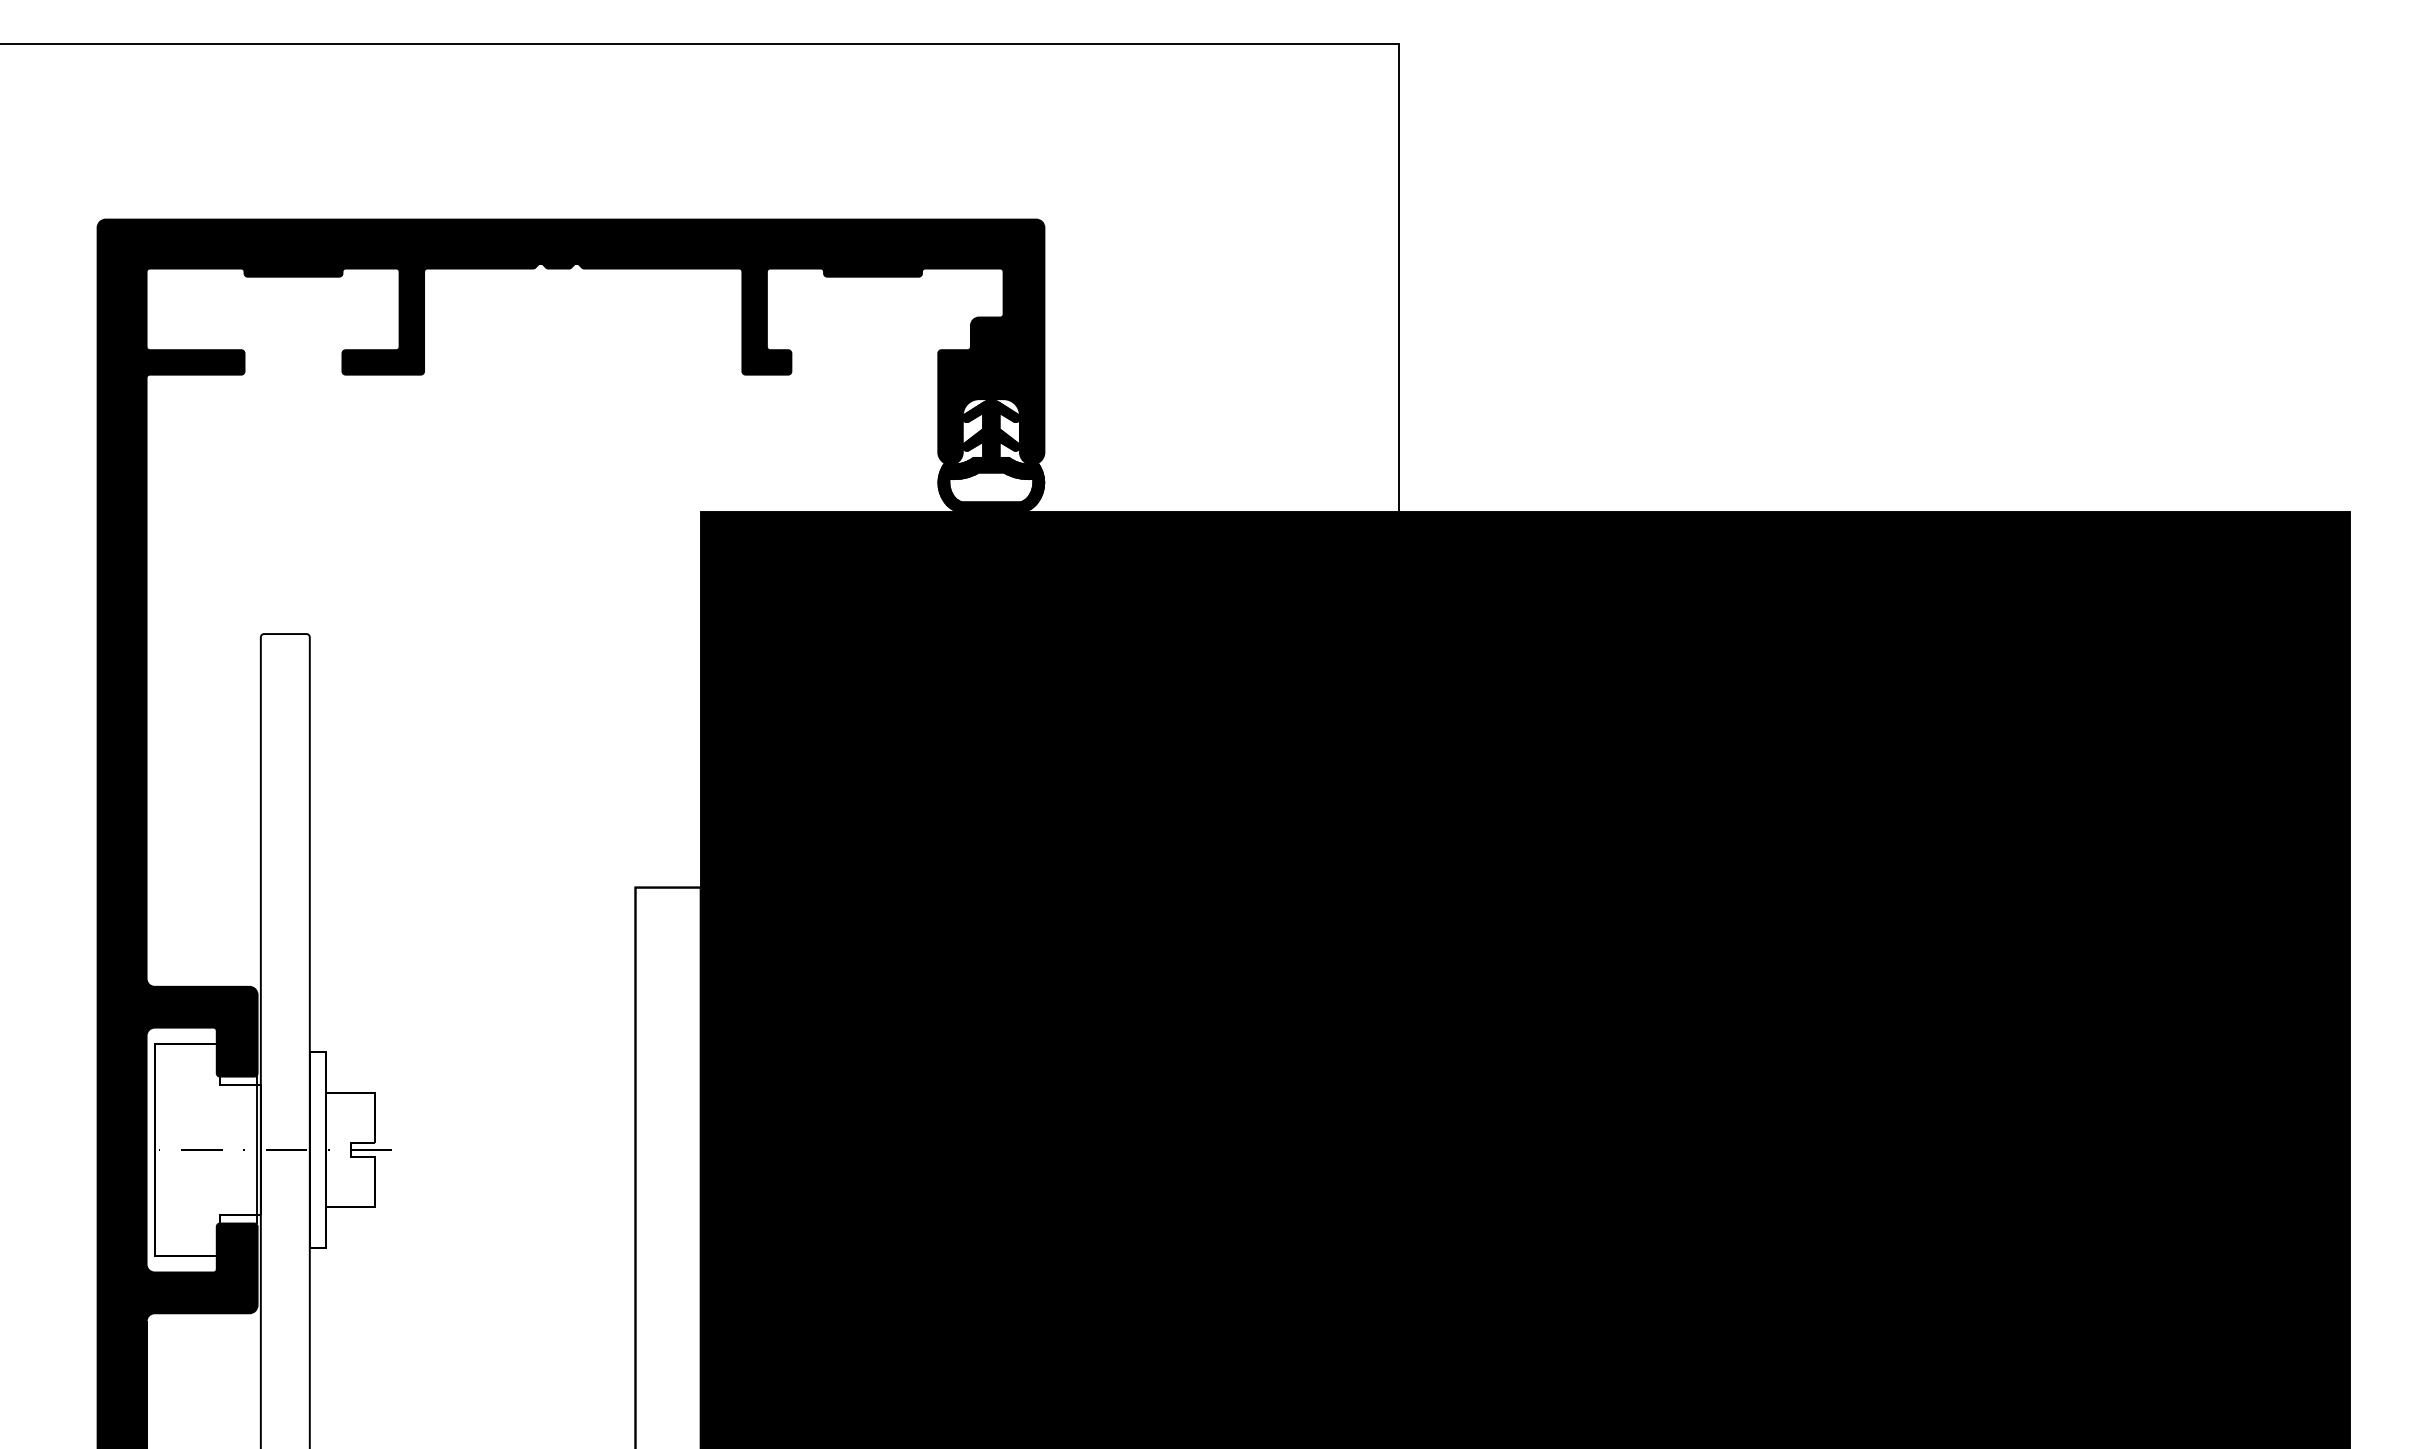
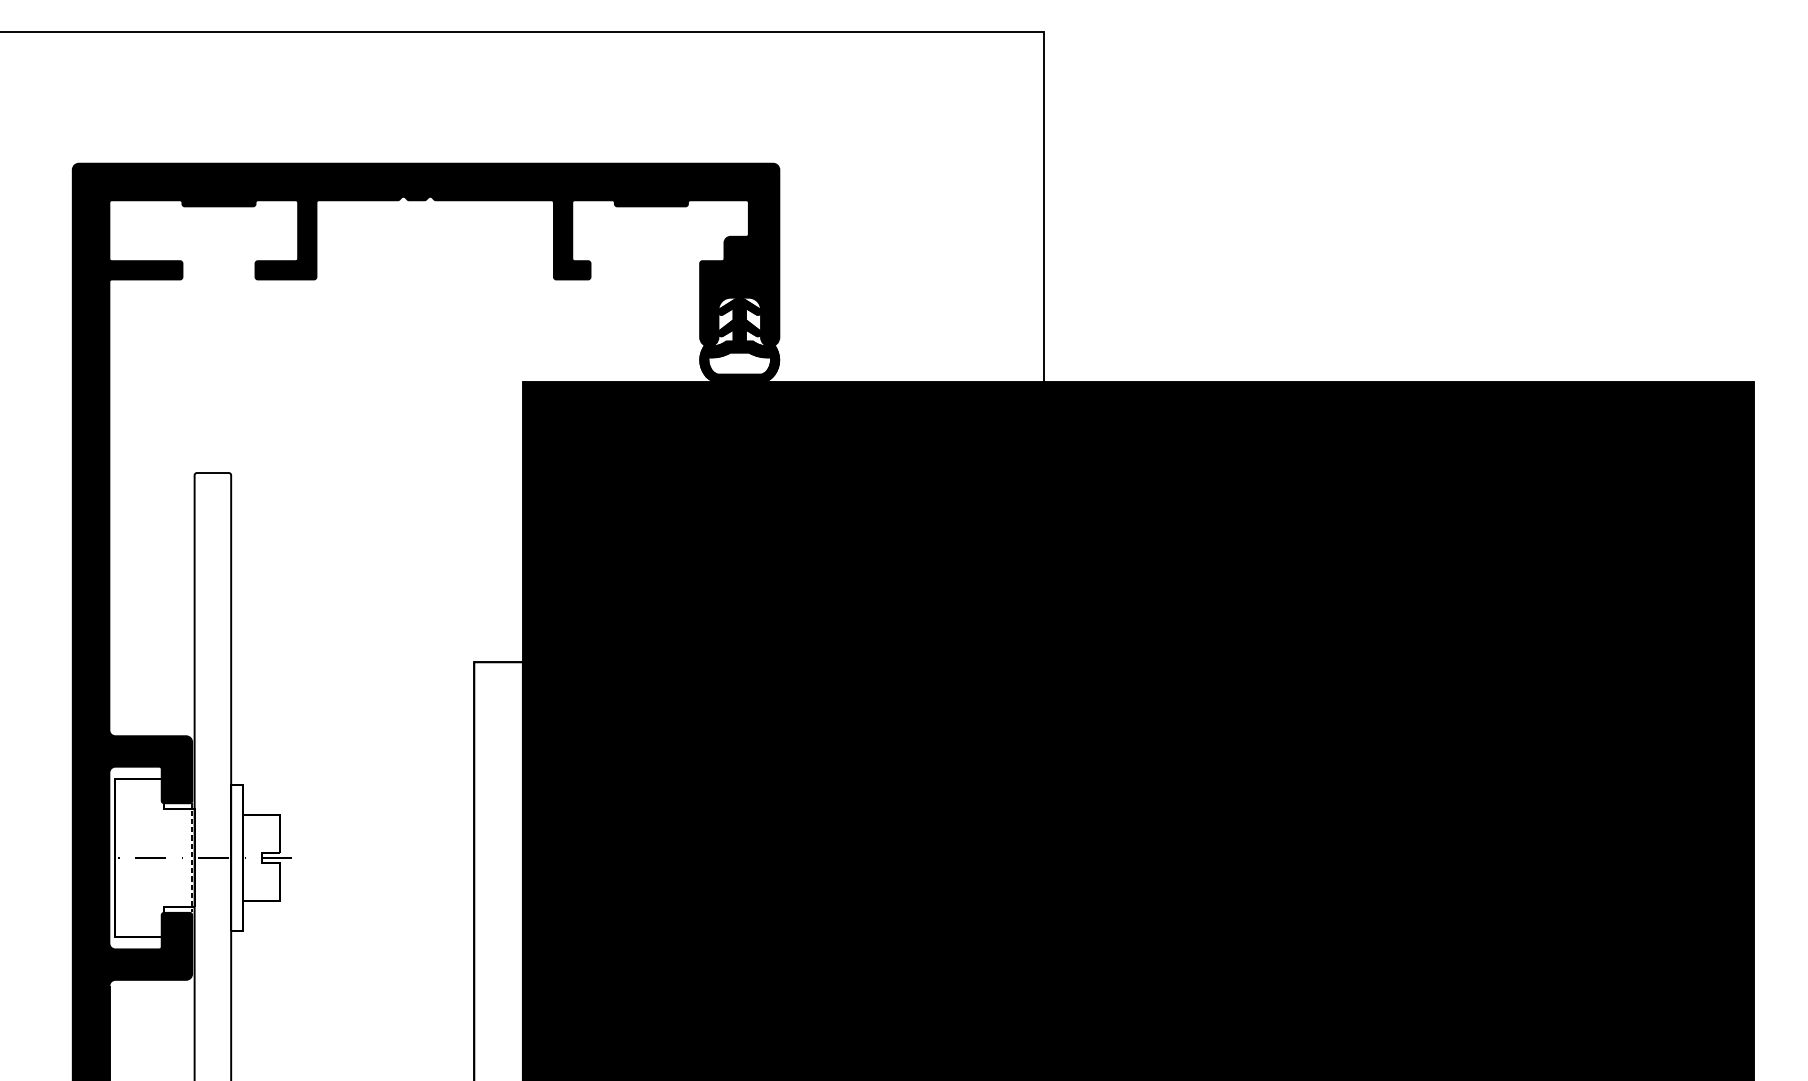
line: (256, 1149) -> (191, 857), solid -> dashed

